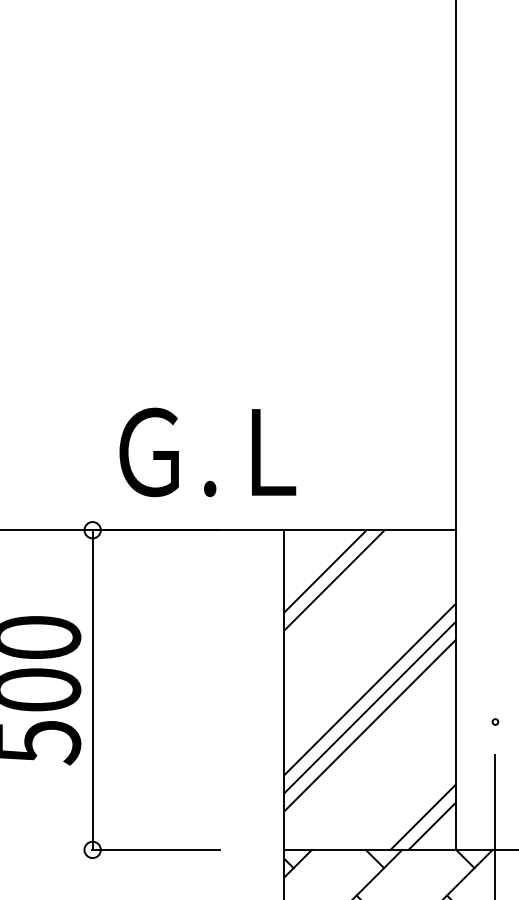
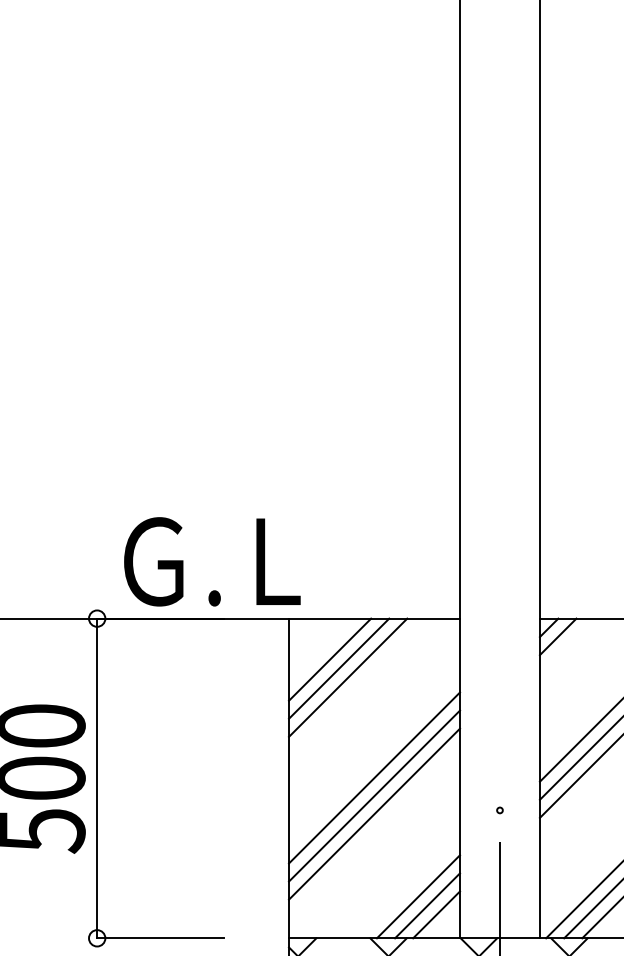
text: (207, 452) -> (212, 561), moved
line: (342, 589) -> (347, 677), added
line: (413, 808) -> (418, 896), added

